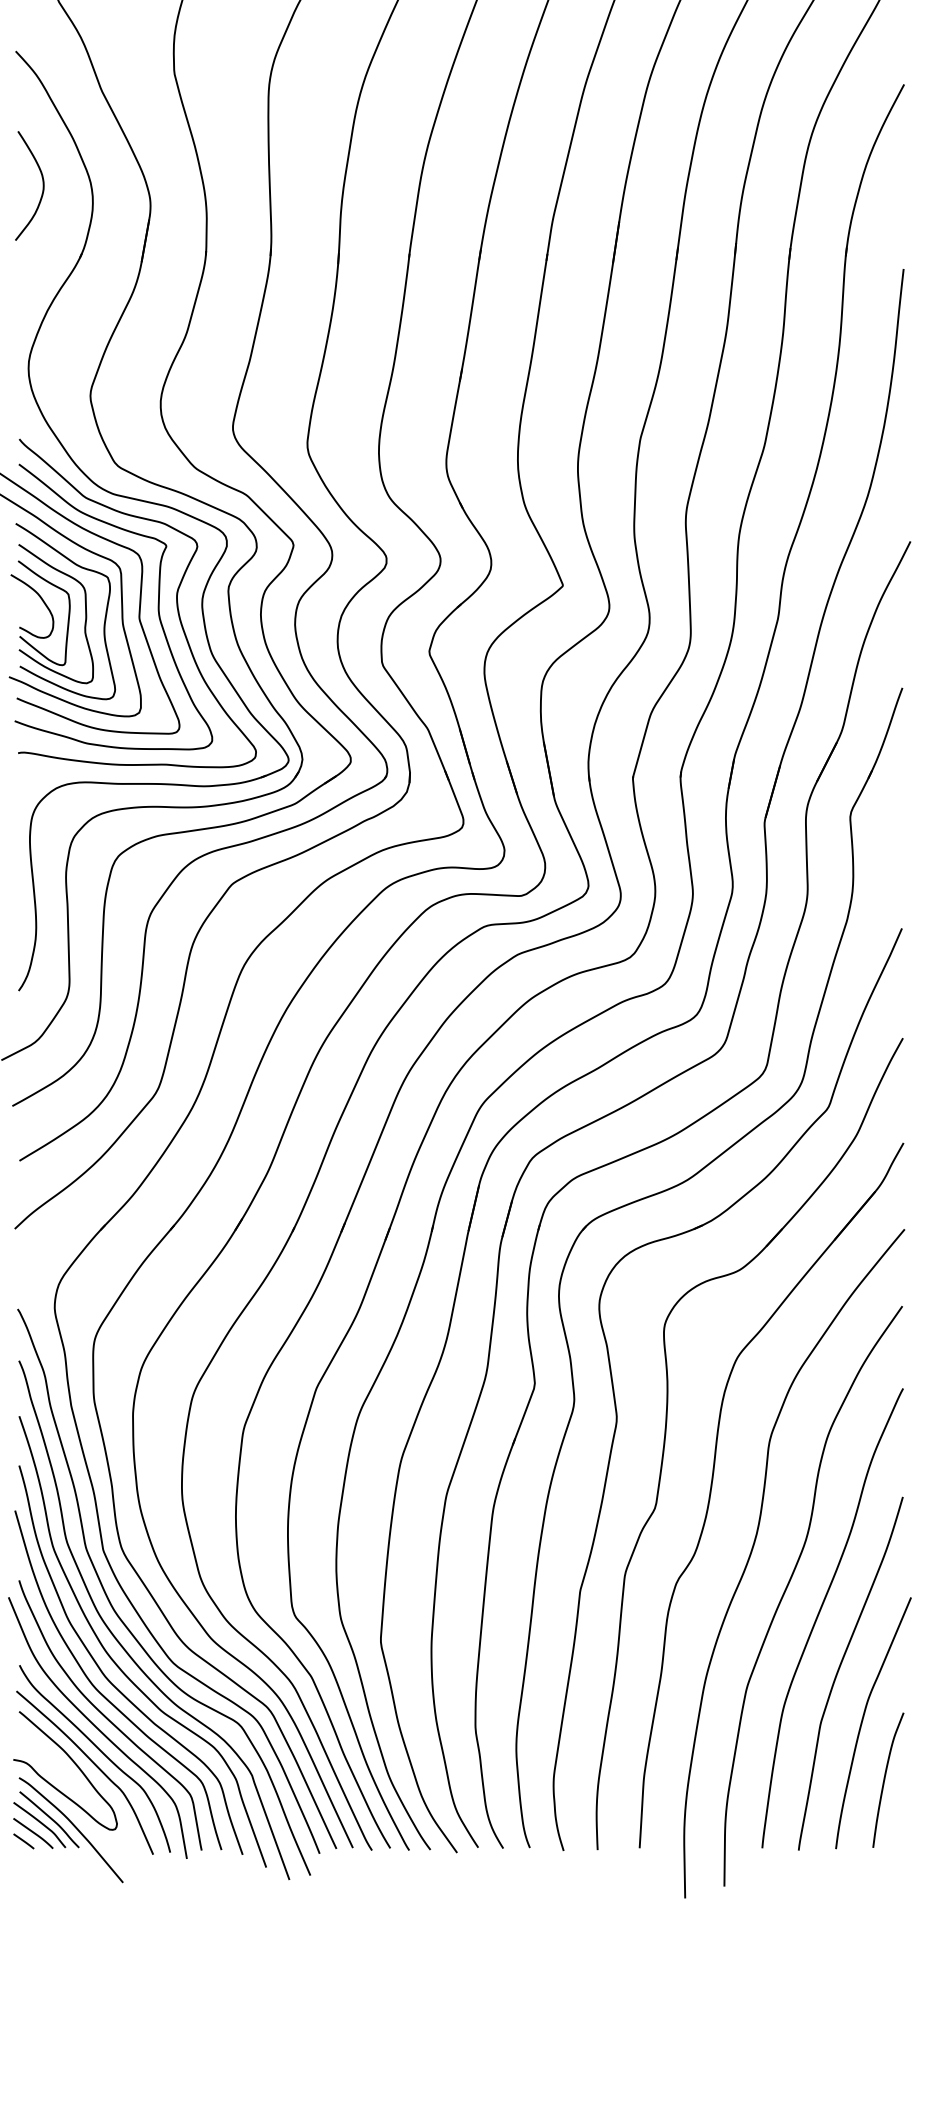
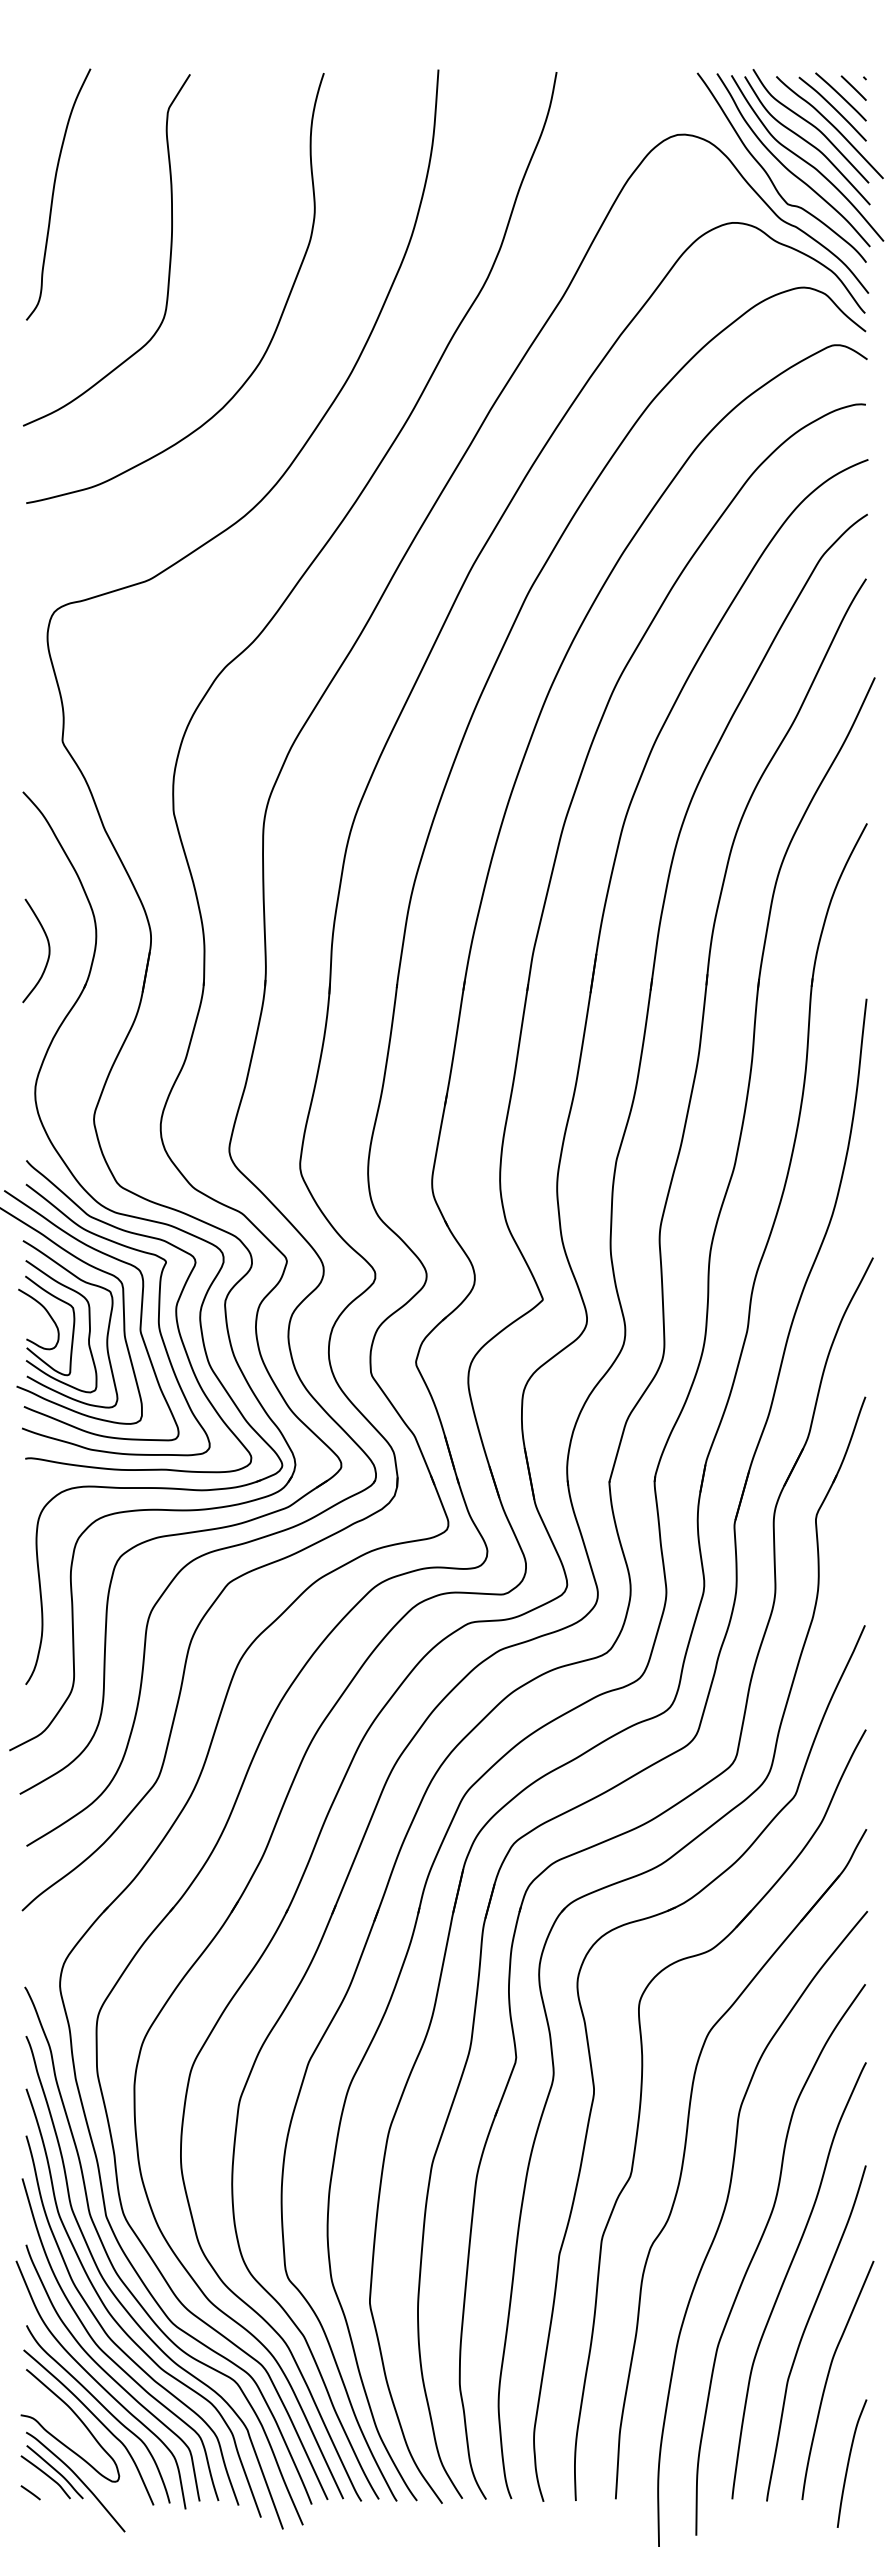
curve: (42, 185) -> (48, 950), moved
curve: (885, 1780) -> (849, 2463), moved
line: (33, 1832) -> (39, 2484), removed

